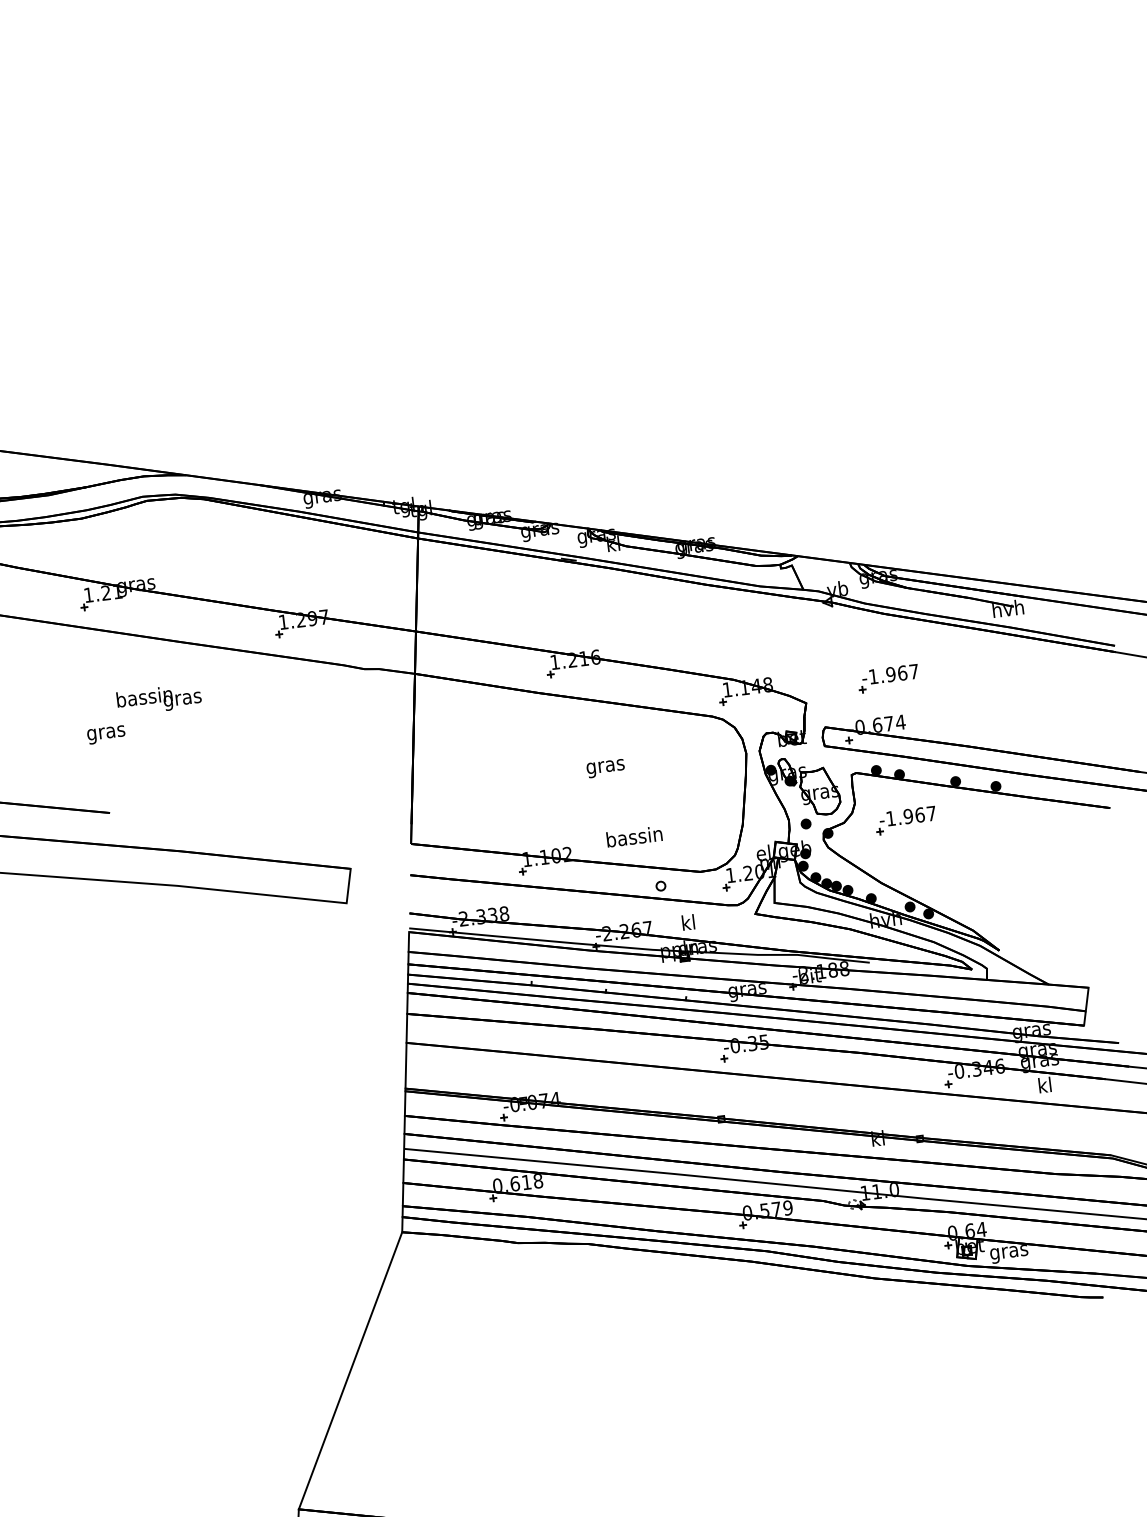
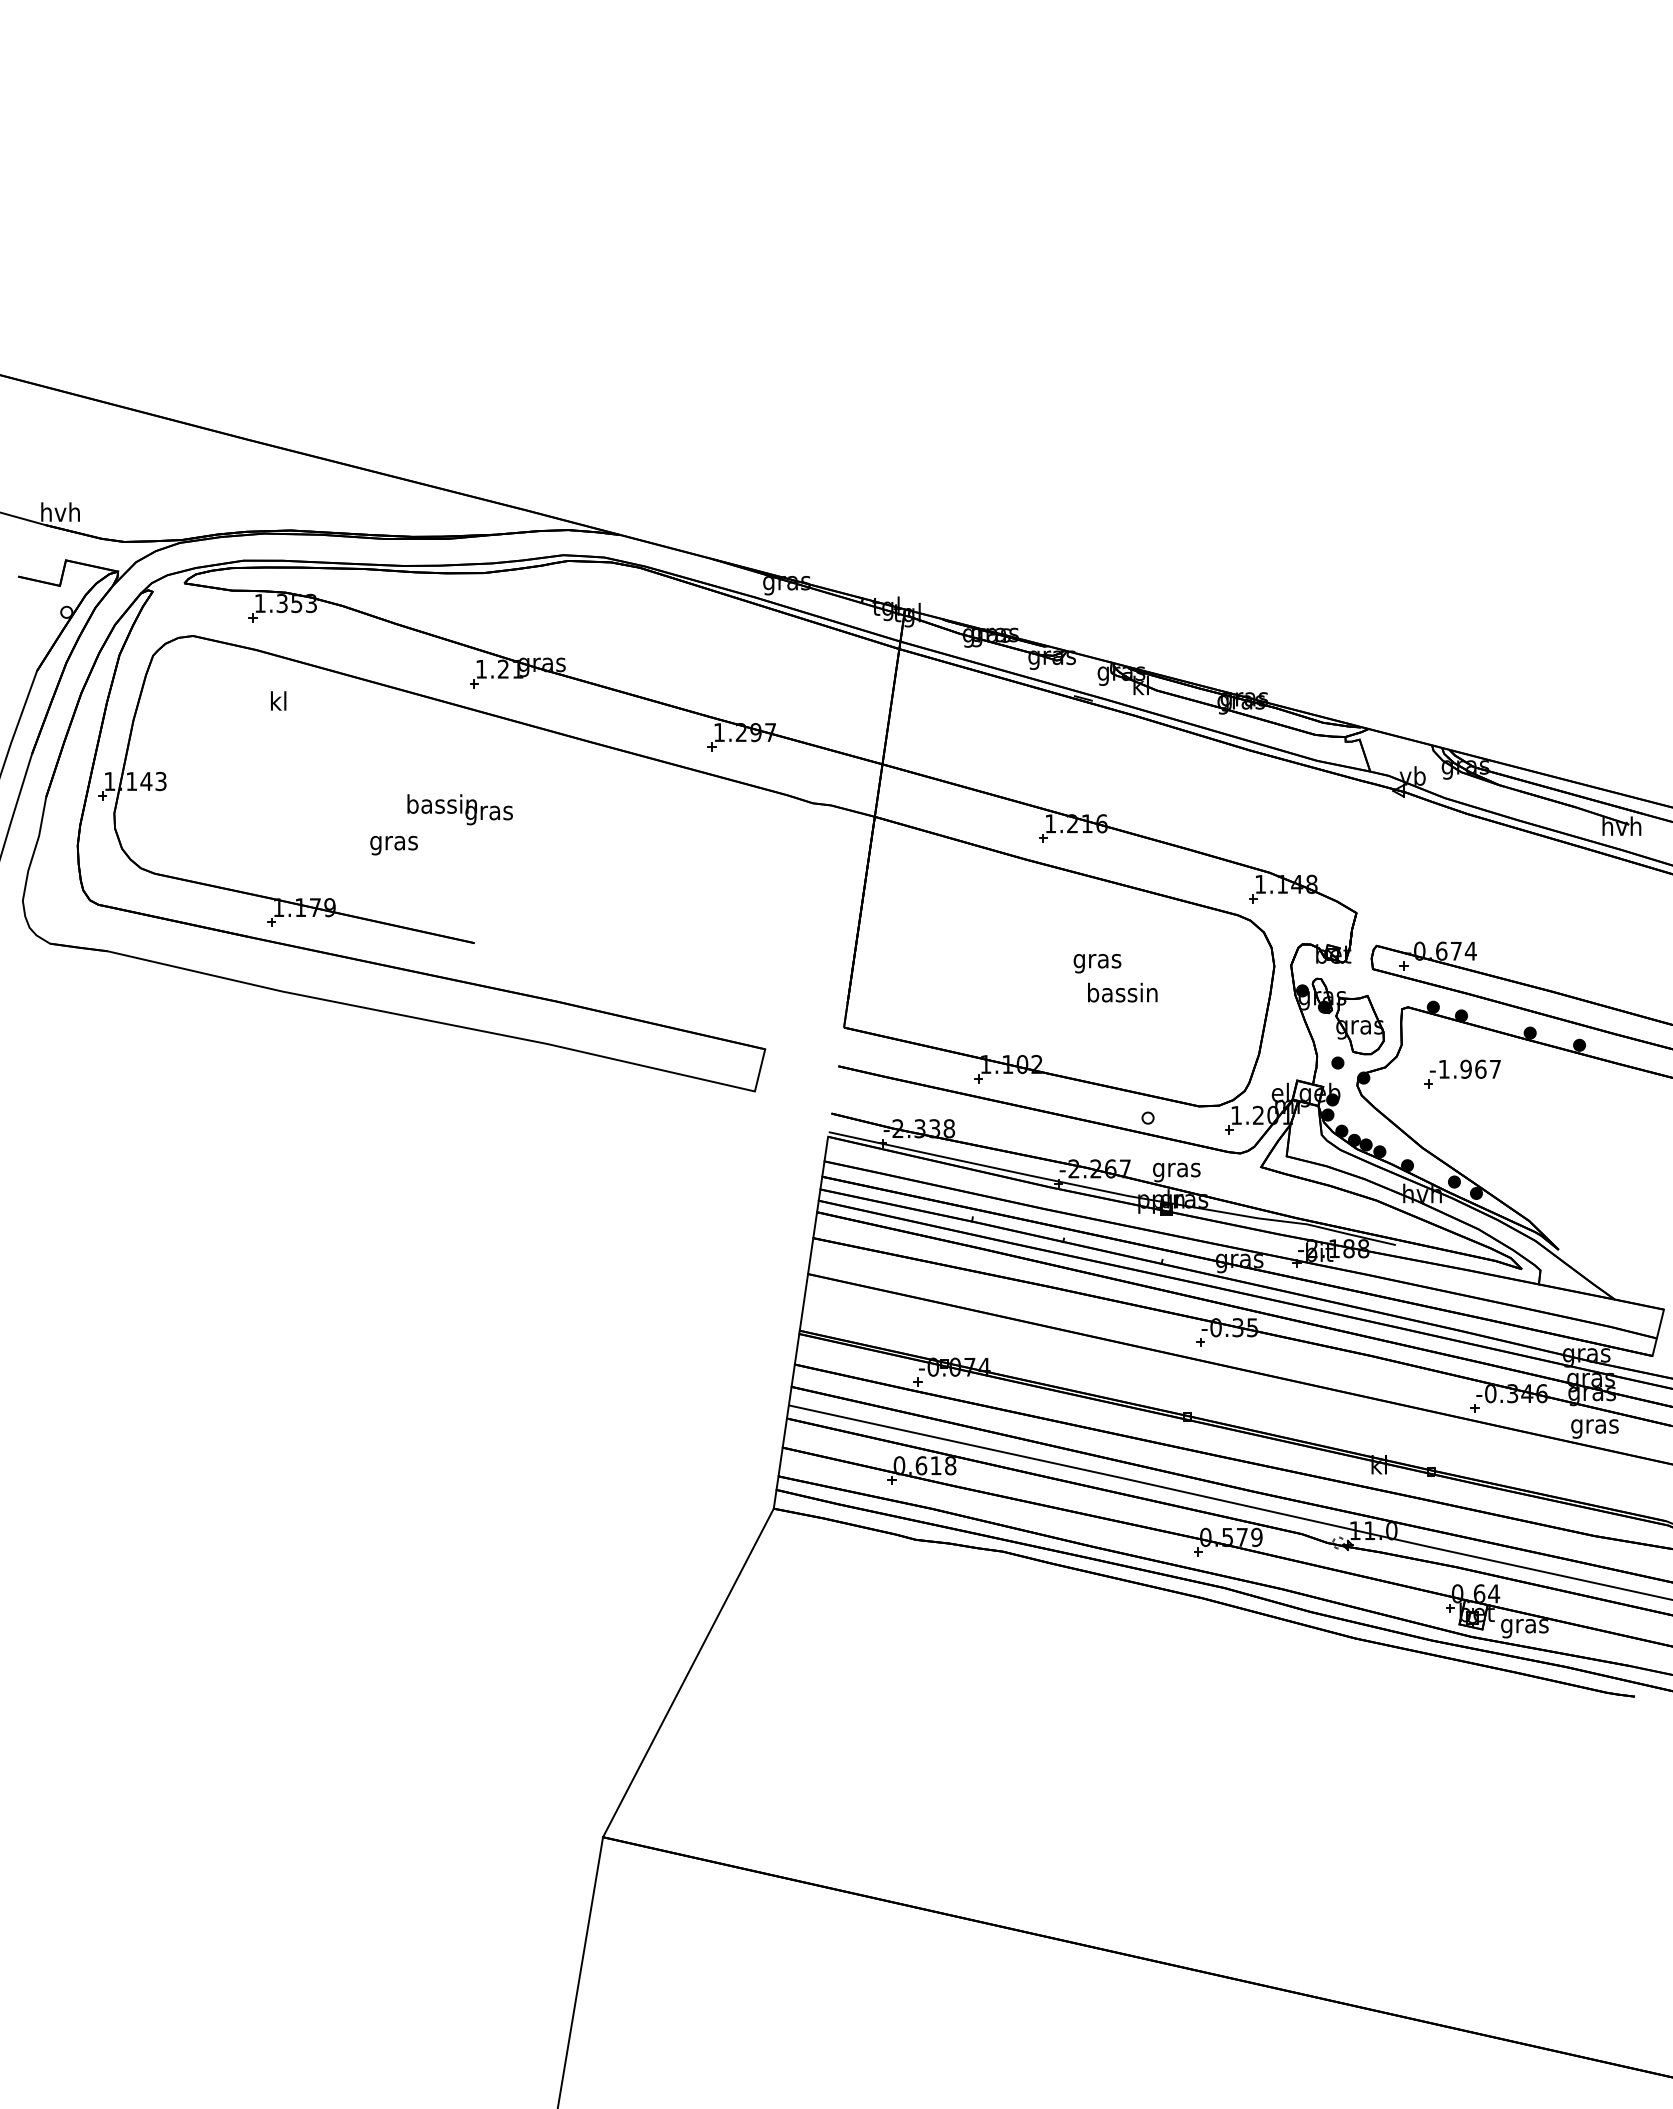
part: (888, 678) -> (1462, 894), removed
text: (158, 699) -> (459, 809), moved
text: (105, 734) -> (393, 845), moved
text: (634, 836) -> (1122, 992), moved
text: (688, 924) -> (1176, 1169), kl -> gras
text: (1044, 1087) -> (1594, 1426), kl -> gras

